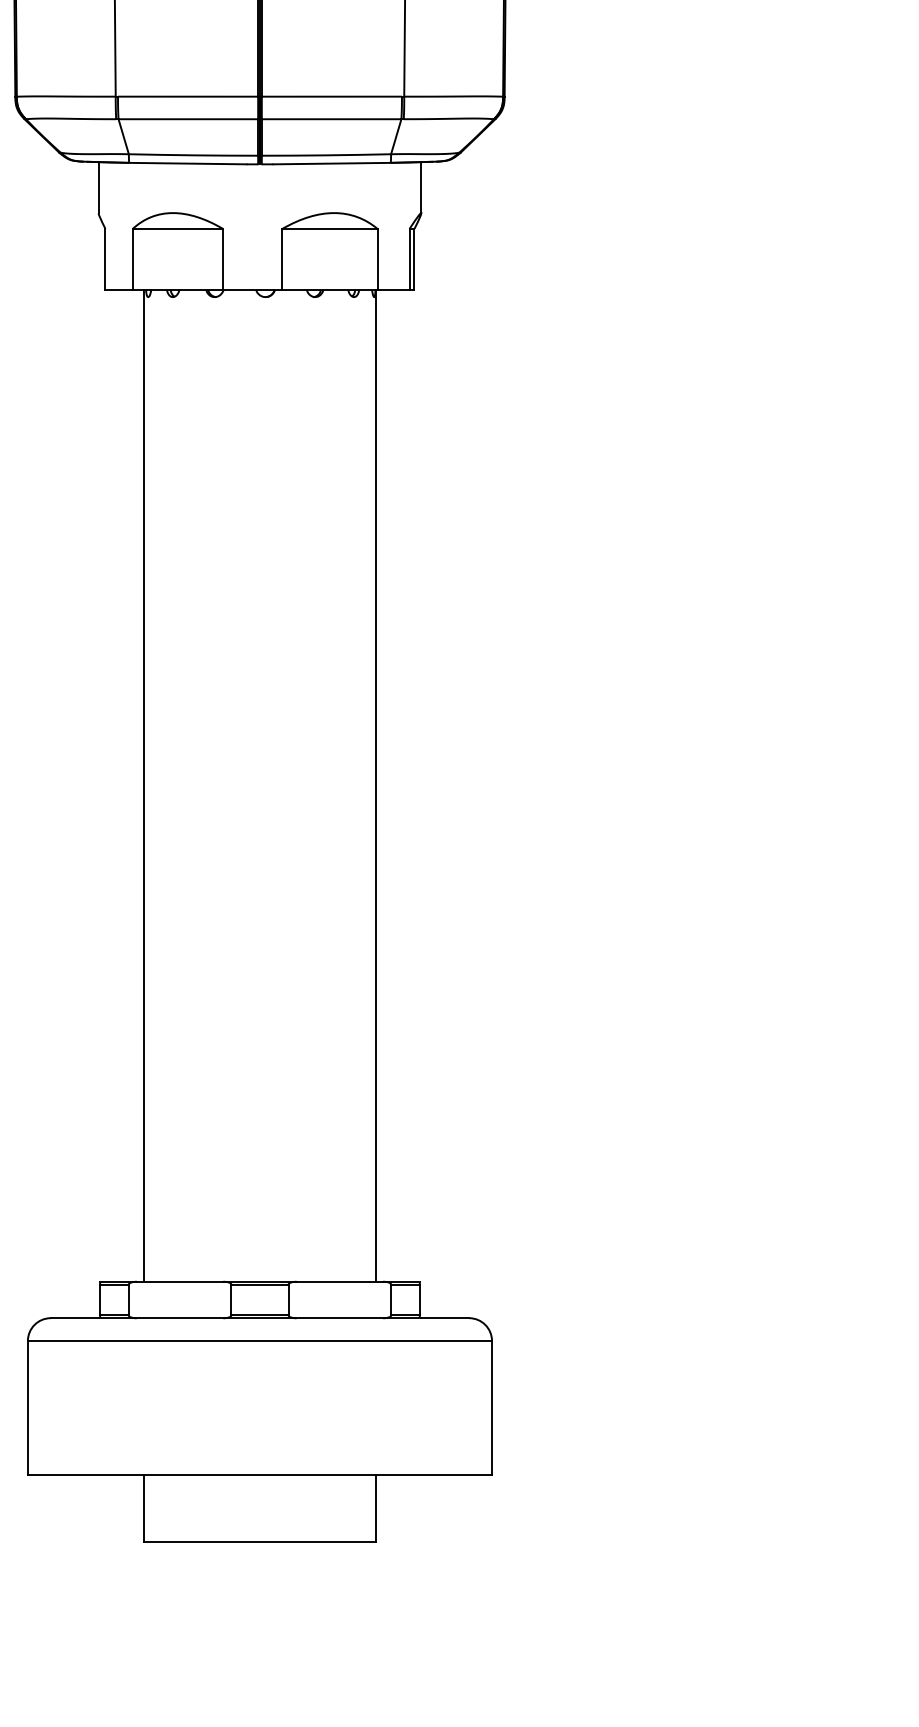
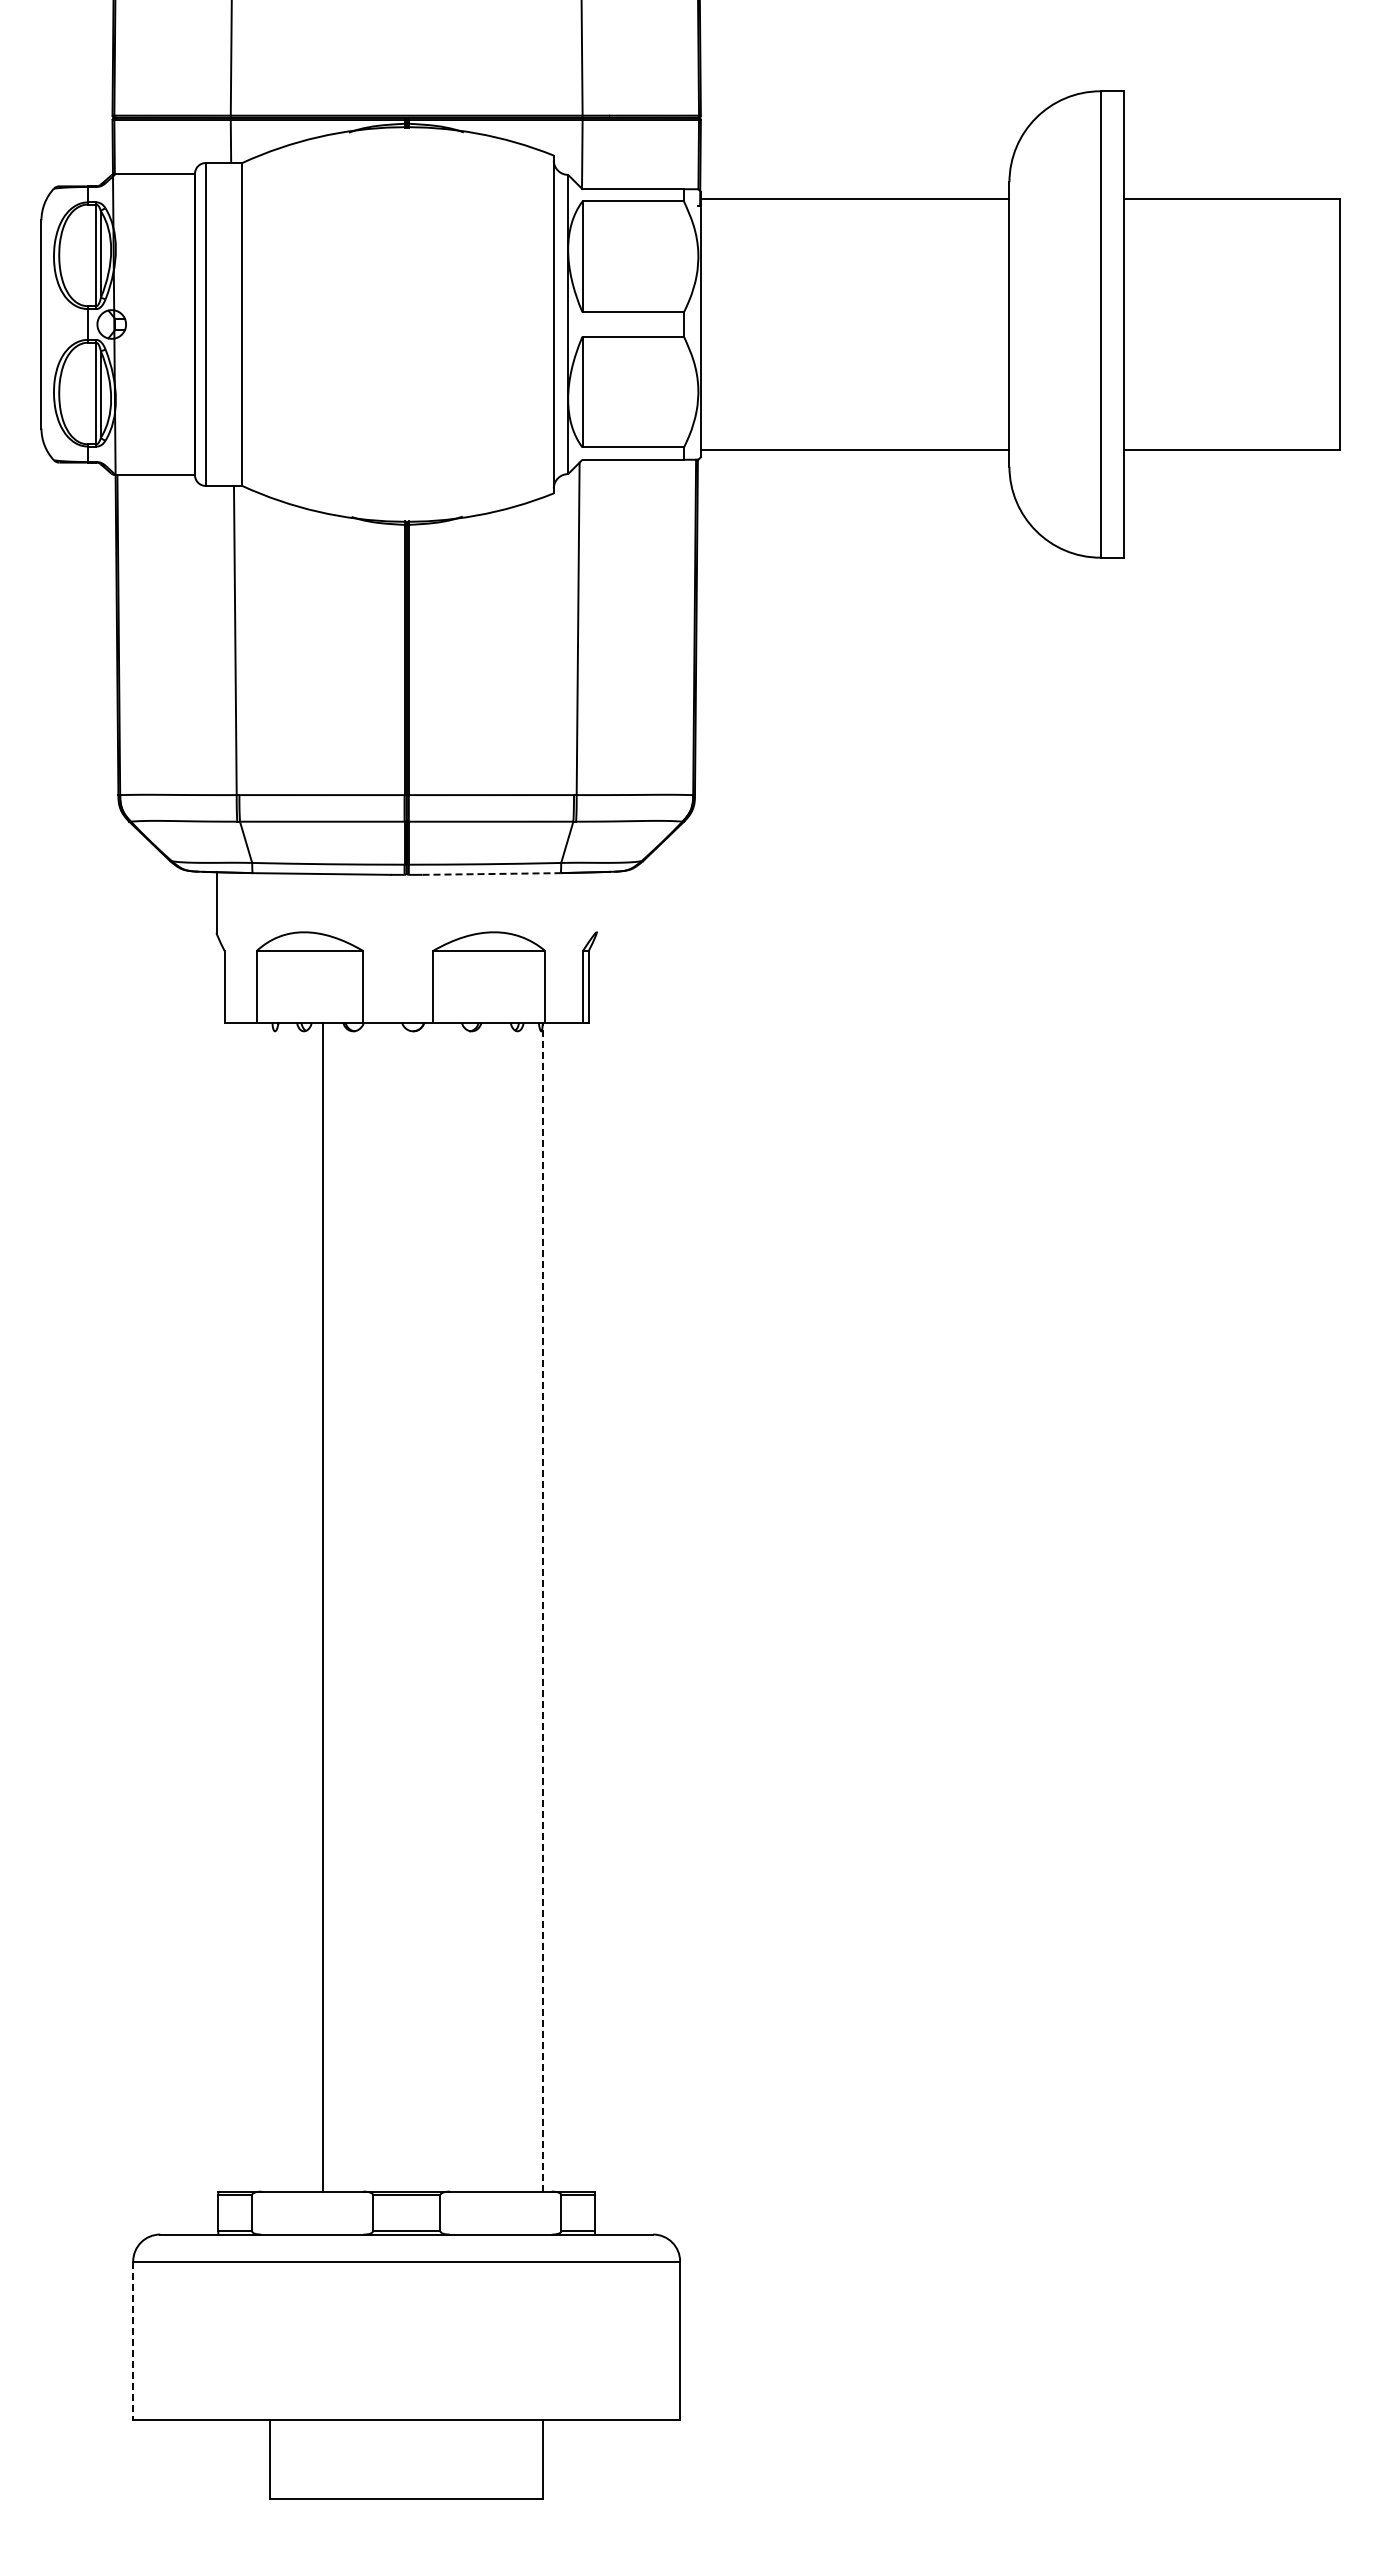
line: (332, 163) -> (492, 873), solid -> dashed
line: (421, 187) -> (596, 902), removed
line: (143, 785) -> (322, 1606), moved
line: (376, 785) -> (543, 1606), solid -> dashed
line: (28, 1408) -> (133, 2341), solid -> dashed

